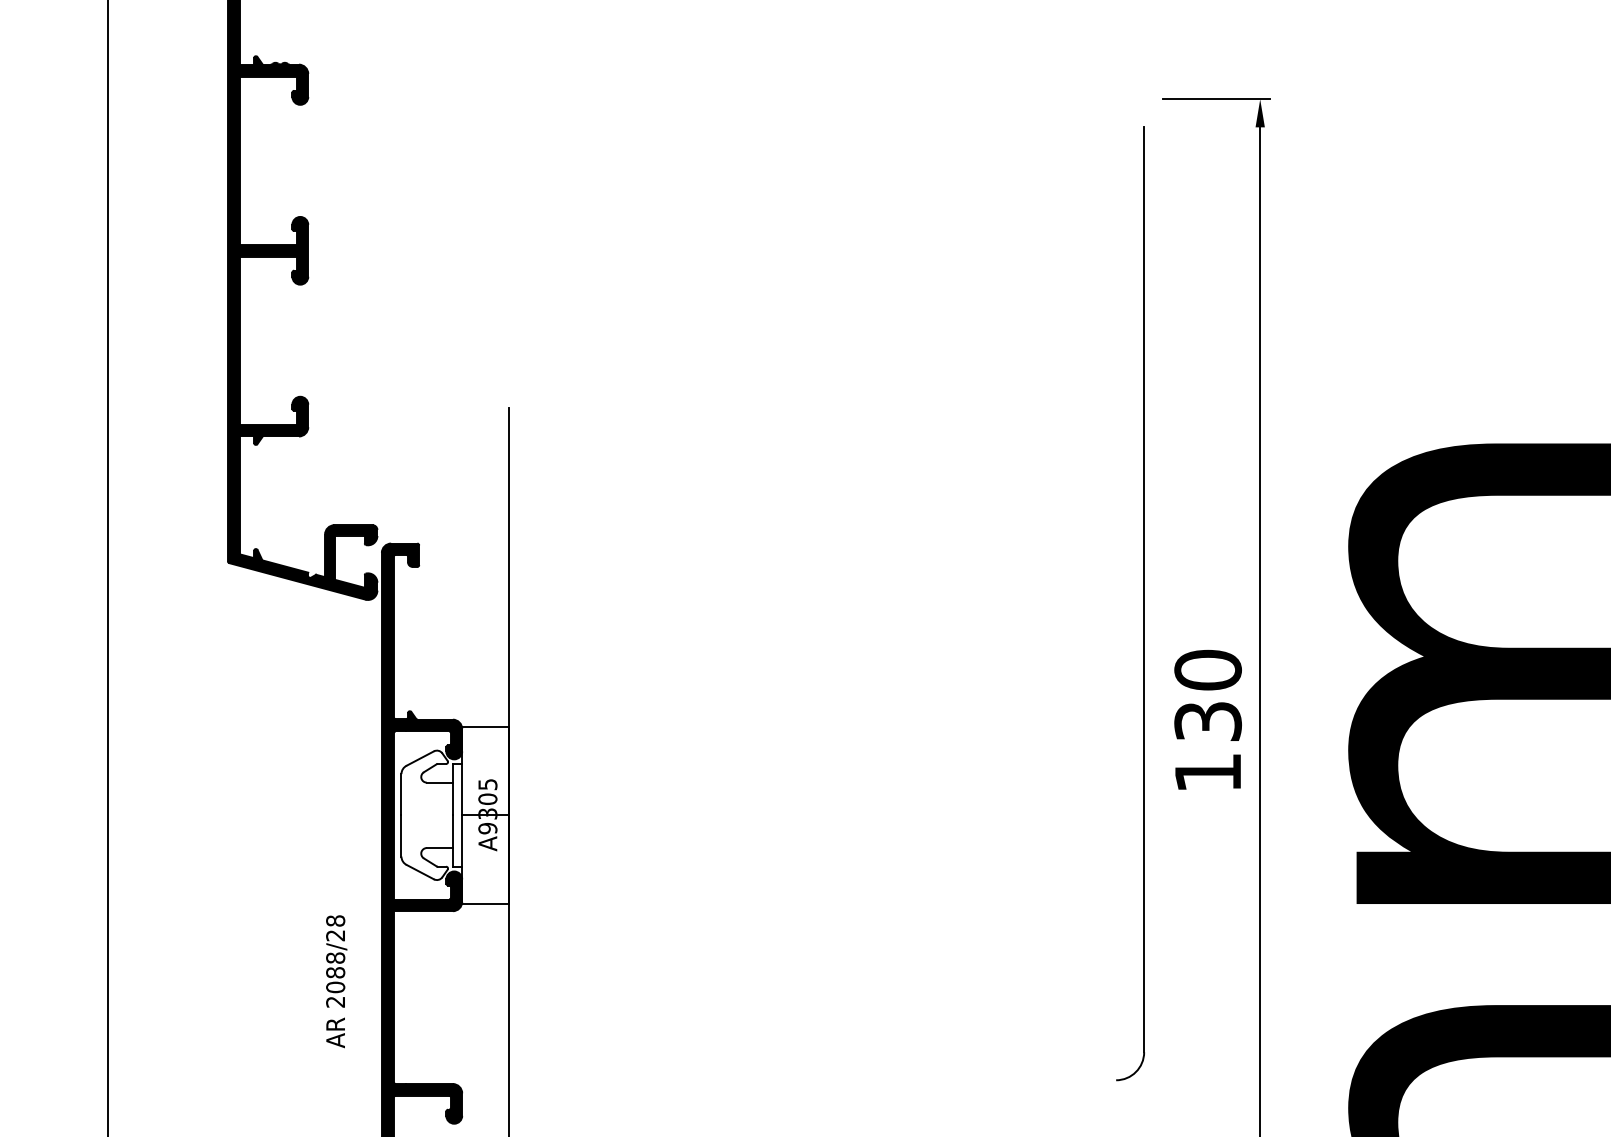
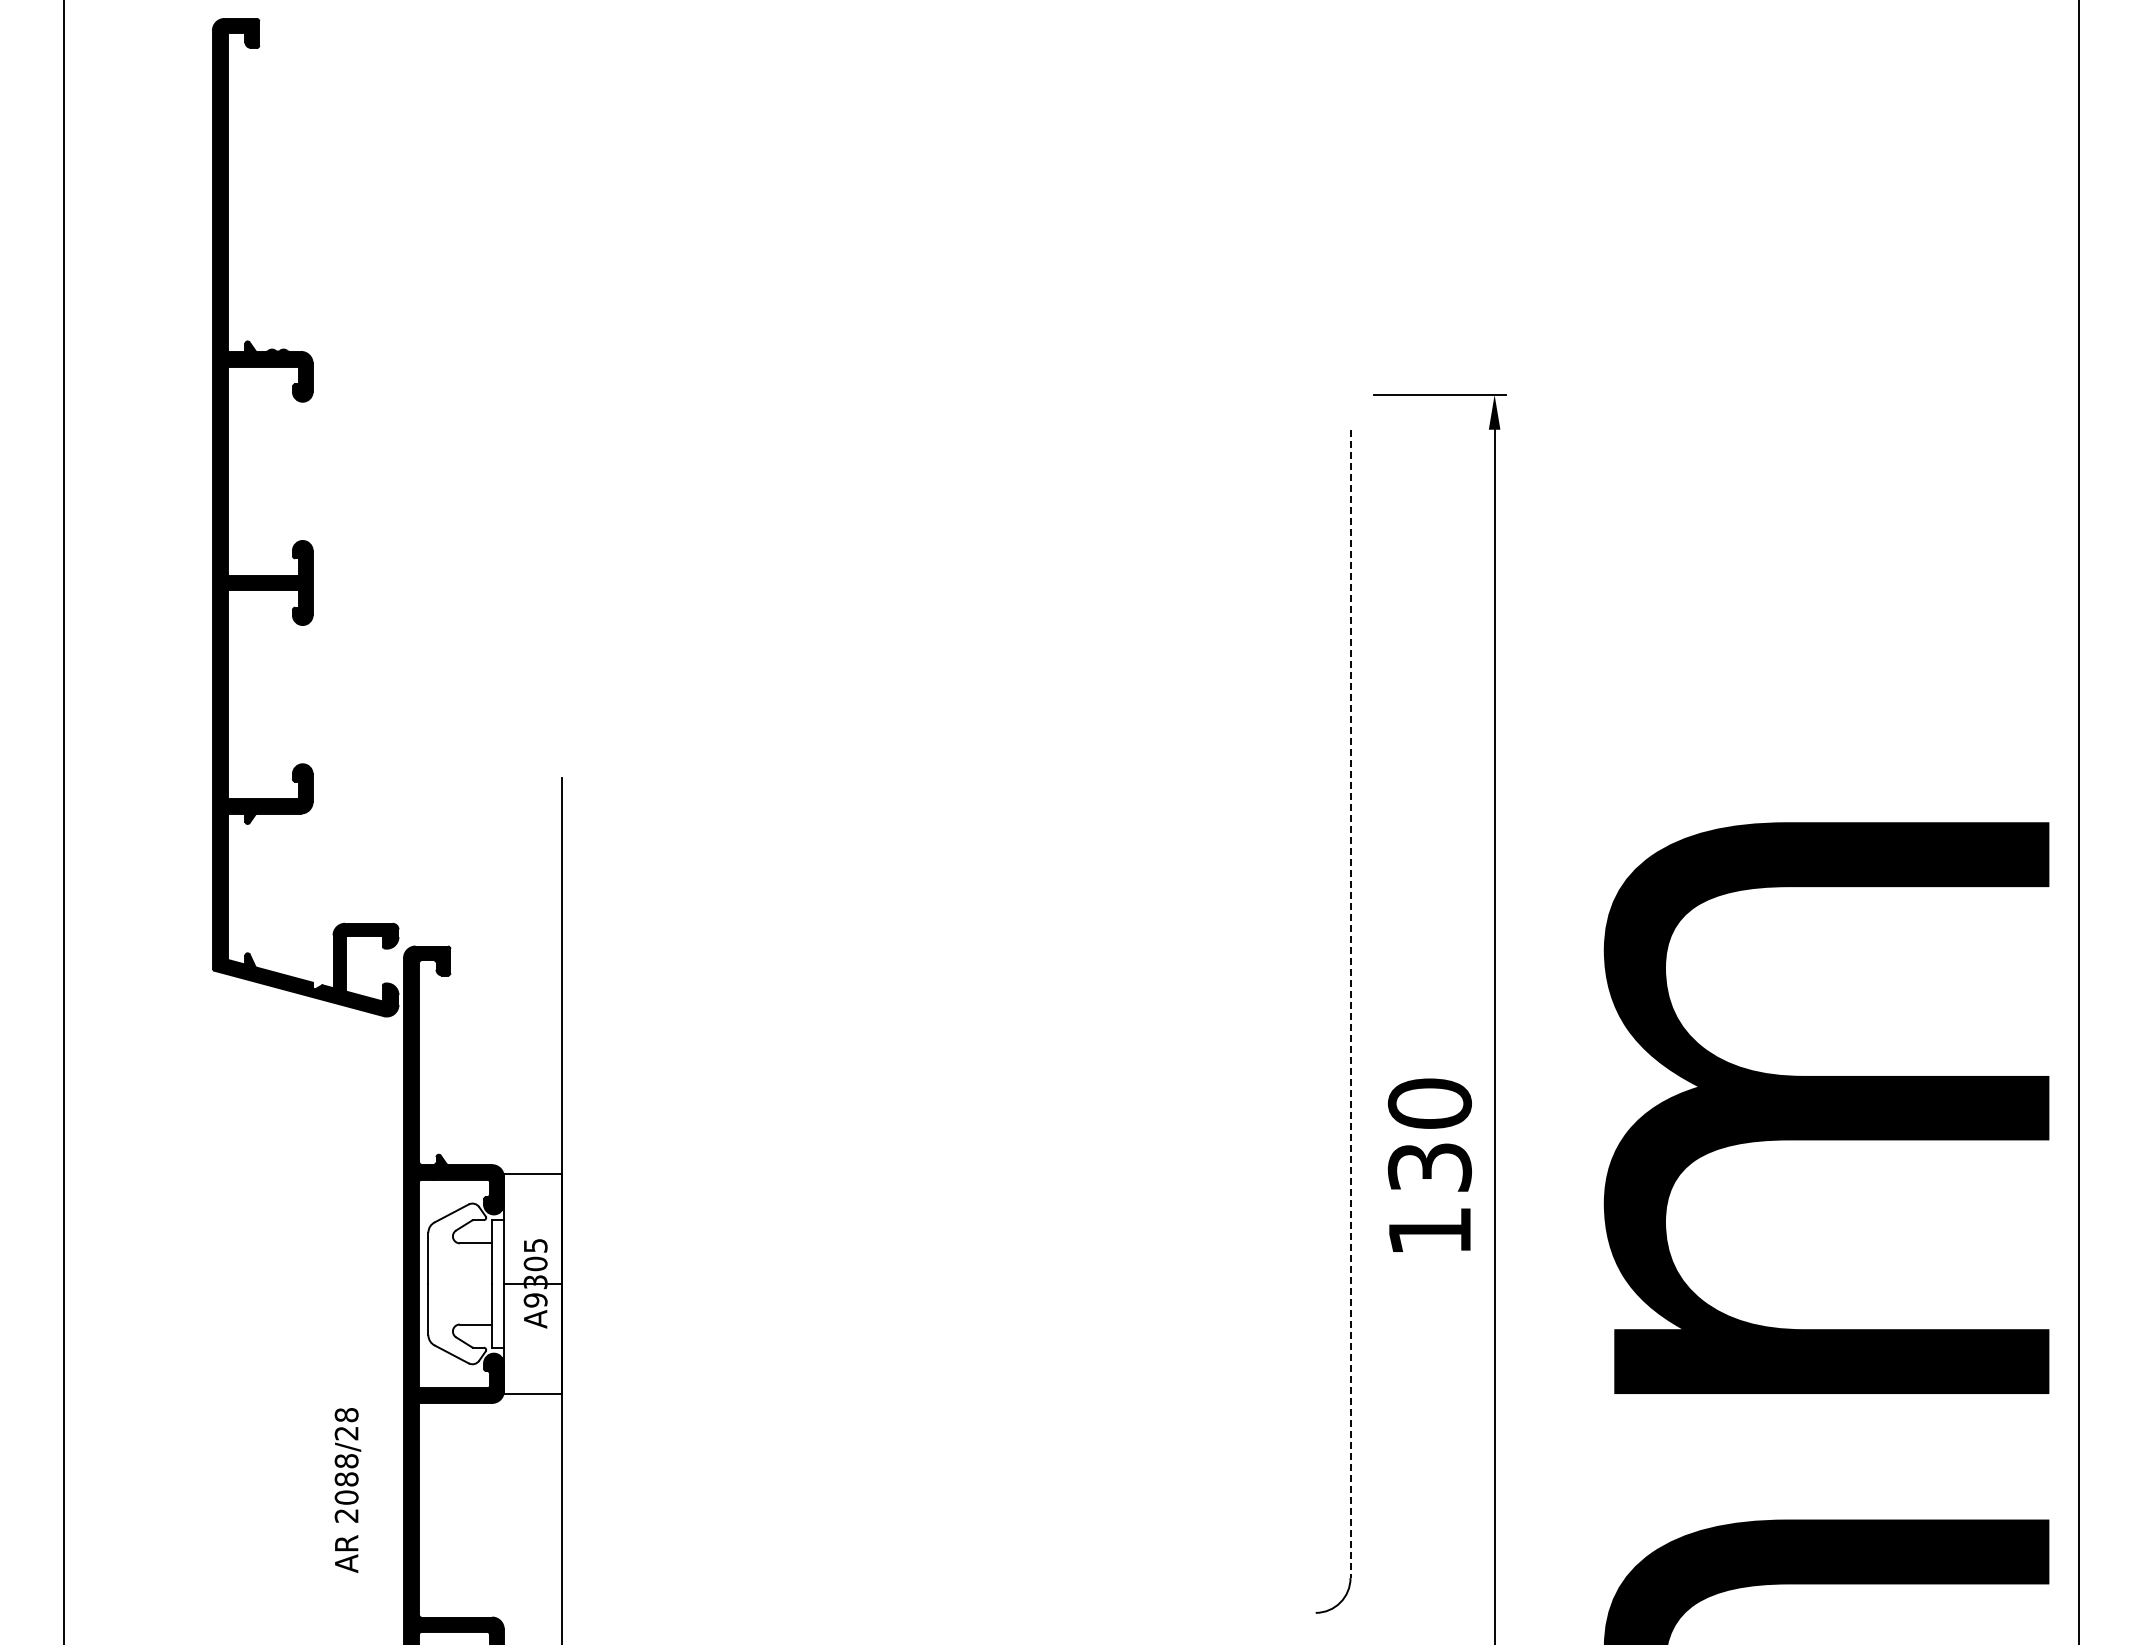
line: (1144, 590) -> (1350, 1004), solid -> dashed

